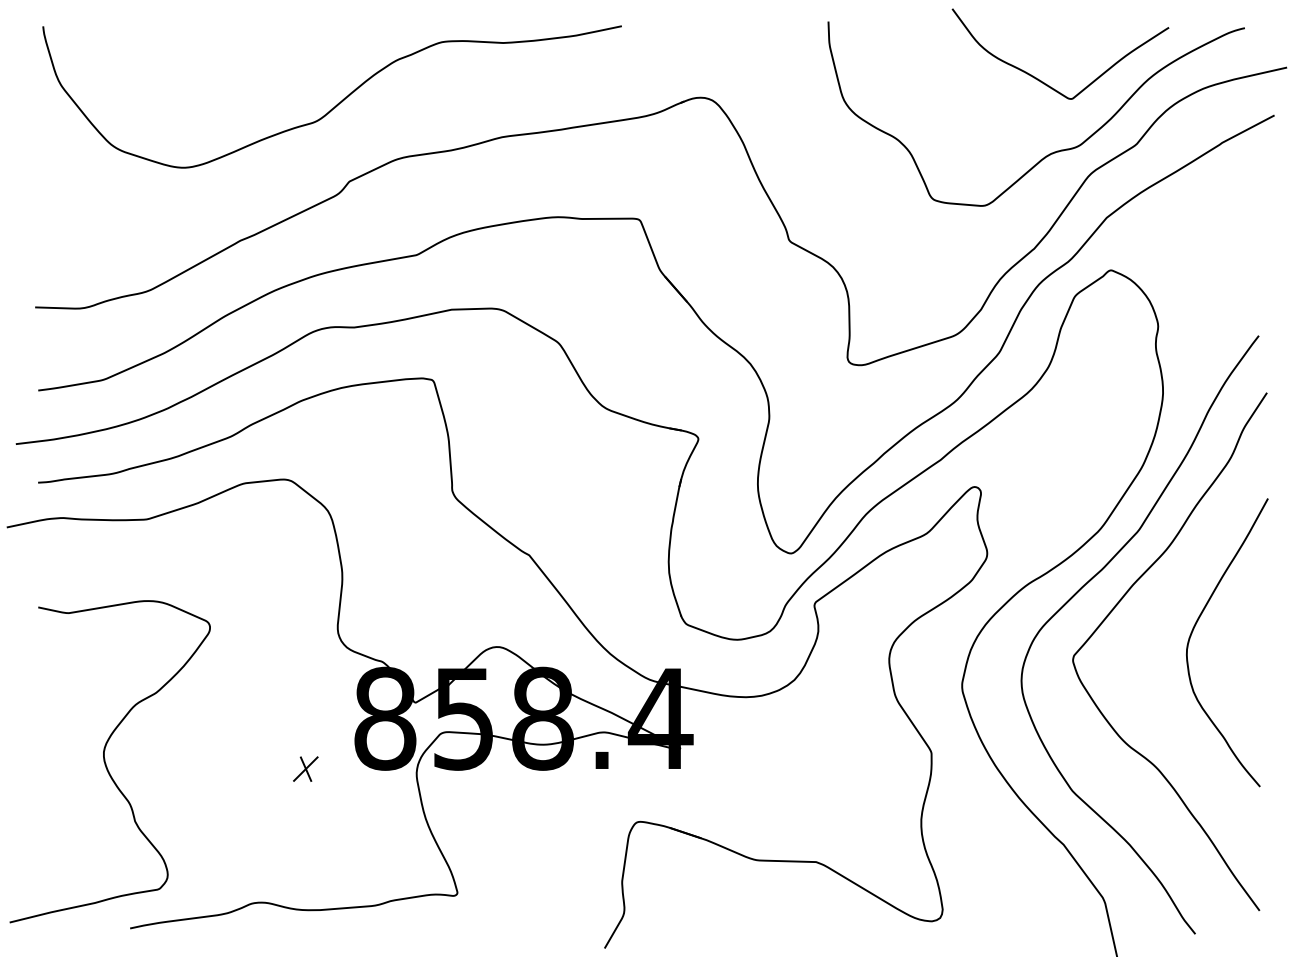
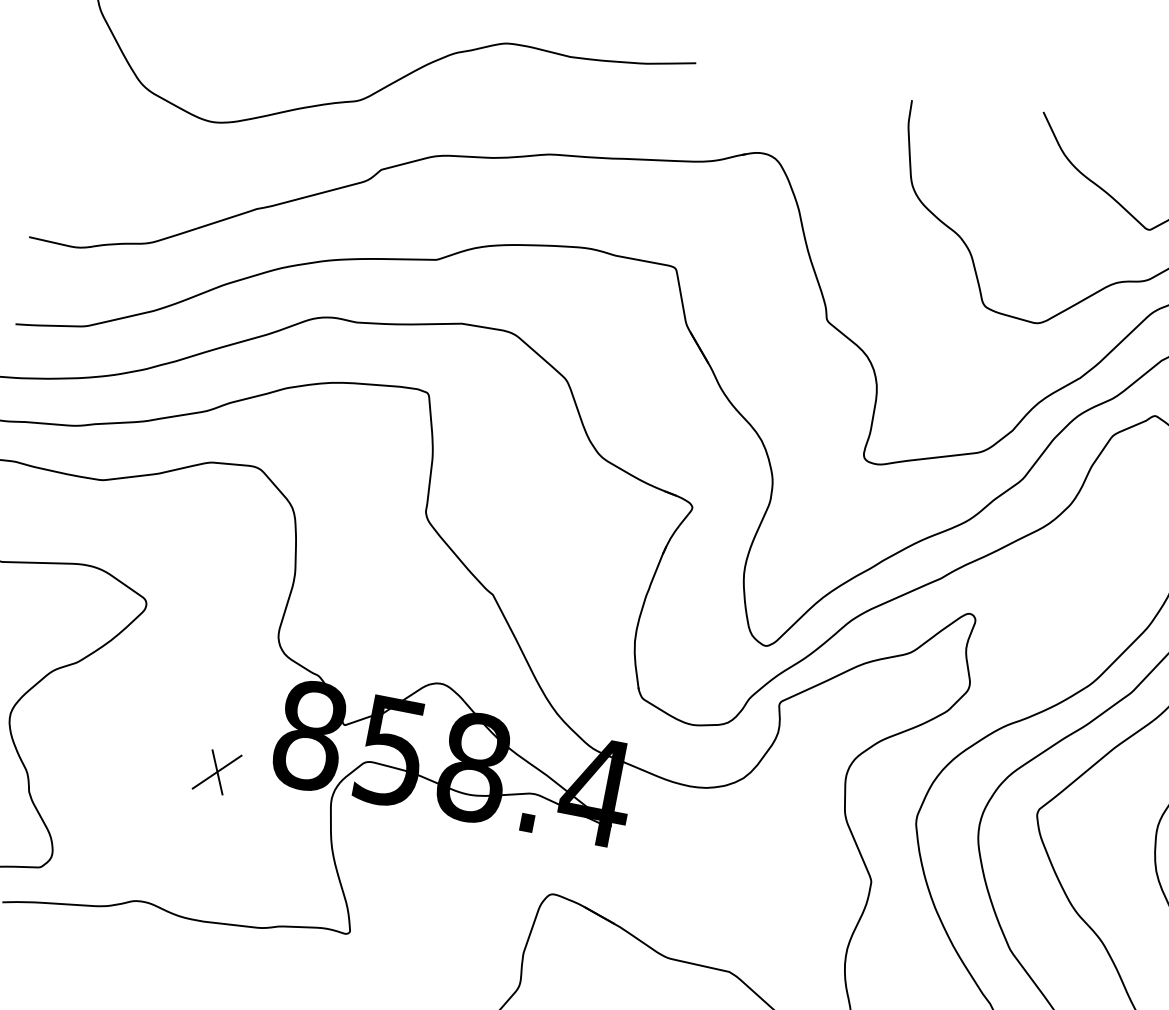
part: (305, 768) -> (217, 771), size x1.67

